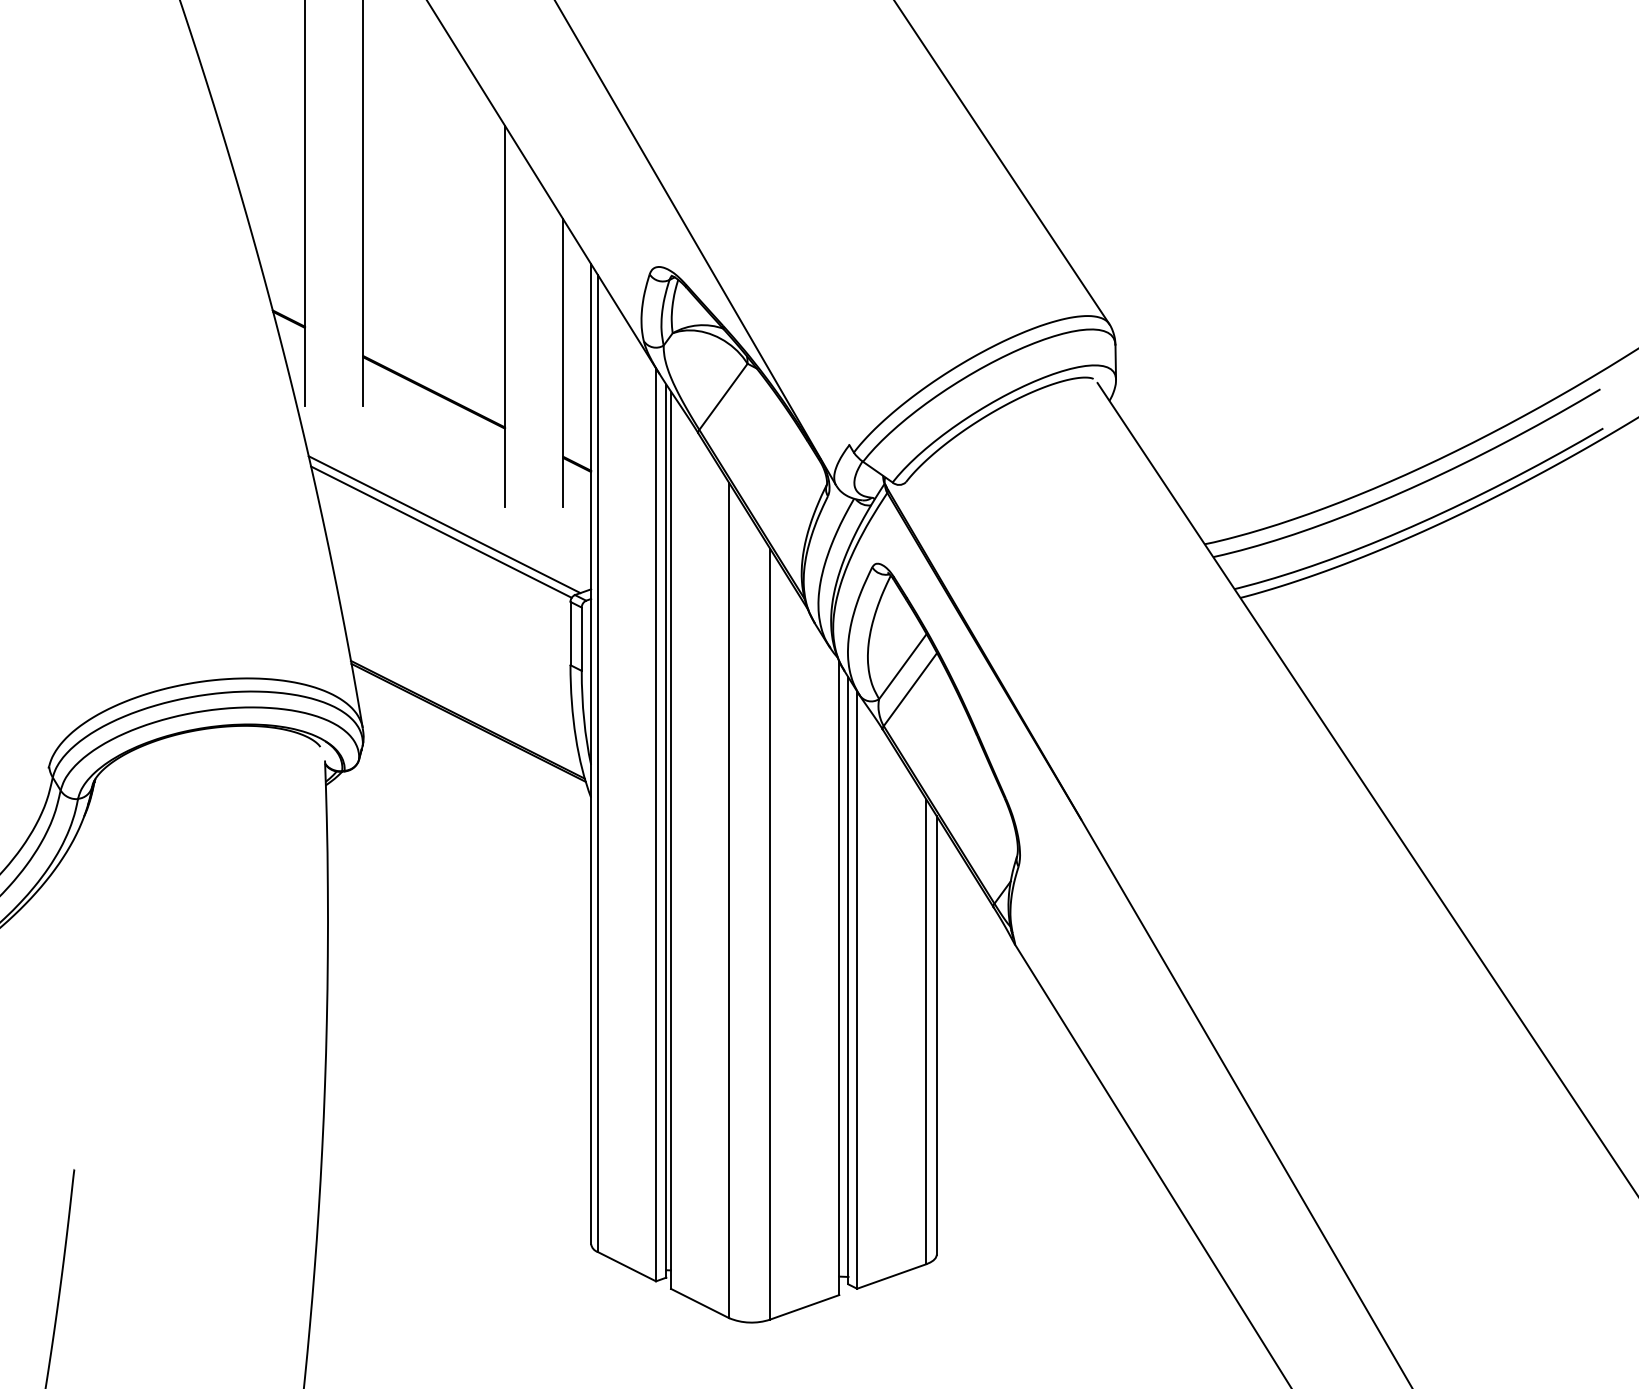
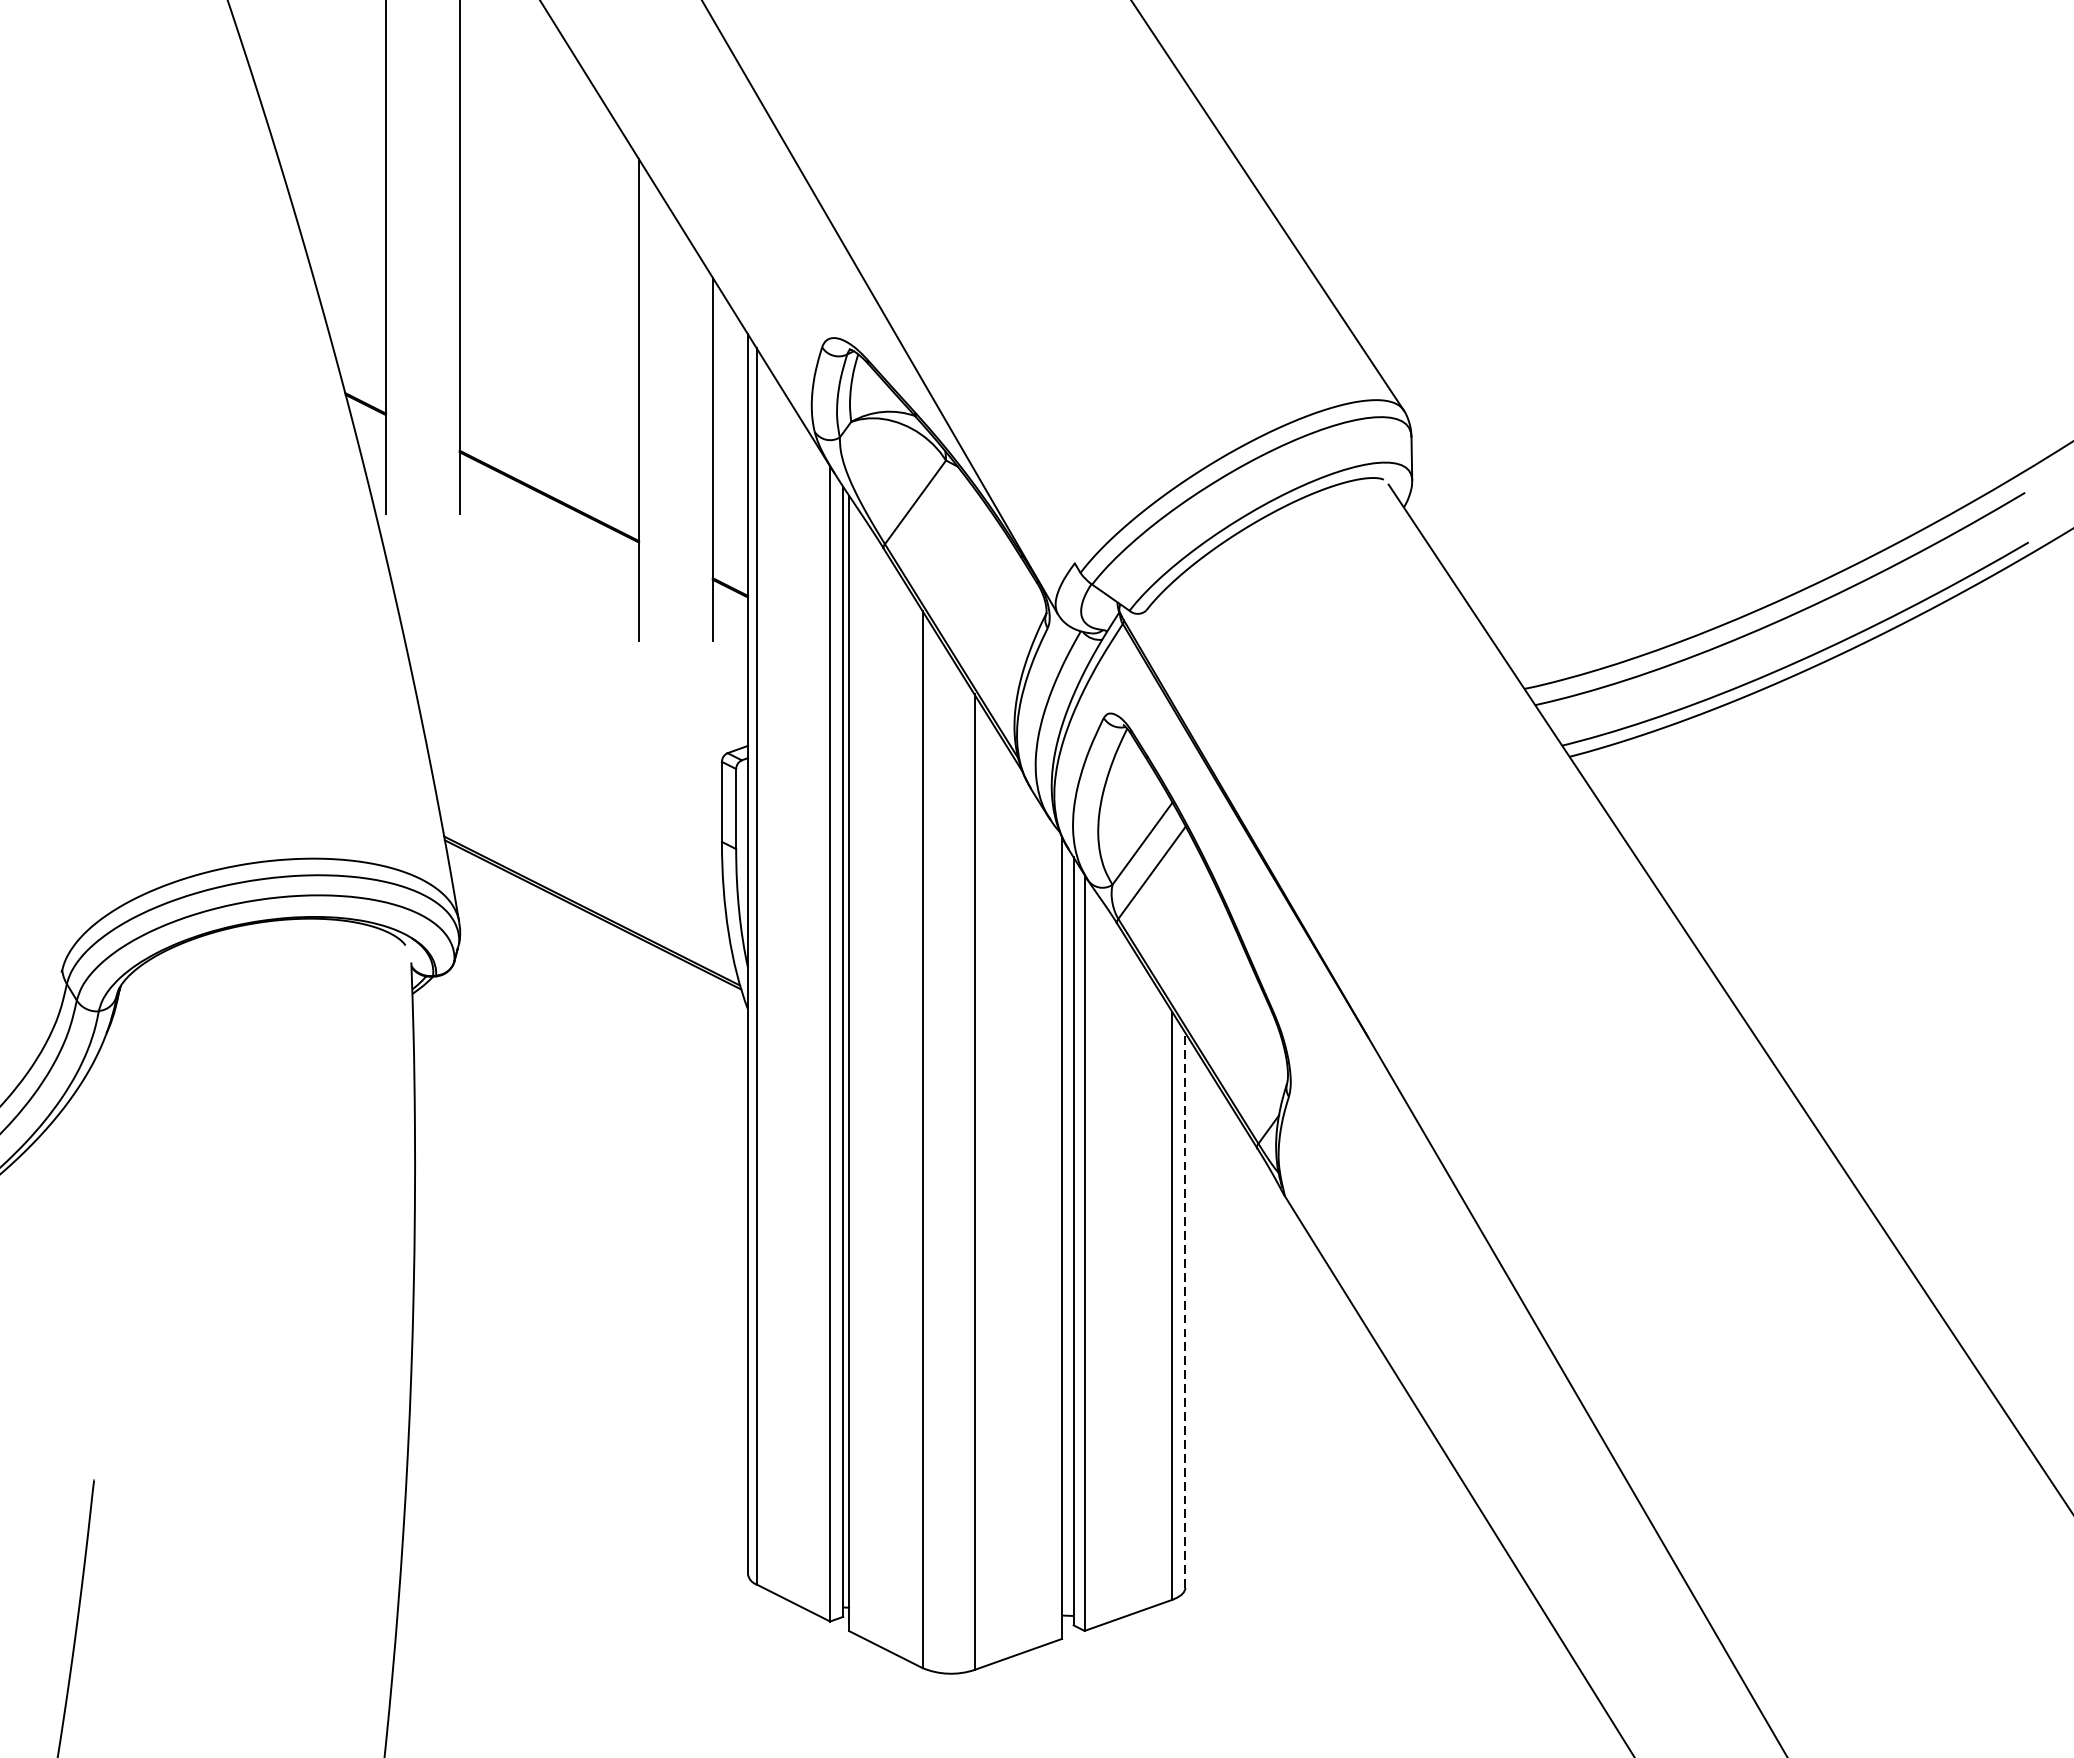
line: (444, 524) -> (562, 663), removed
line: (441, 531) -> (558, 672), removed
line: (936, 1035) -> (1185, 1310), solid -> dashed

